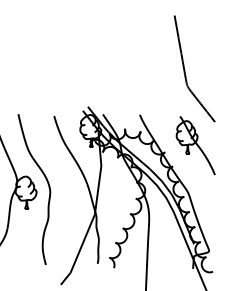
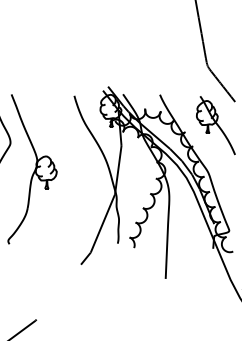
part: (48, 187) -> (68, 167), removed

